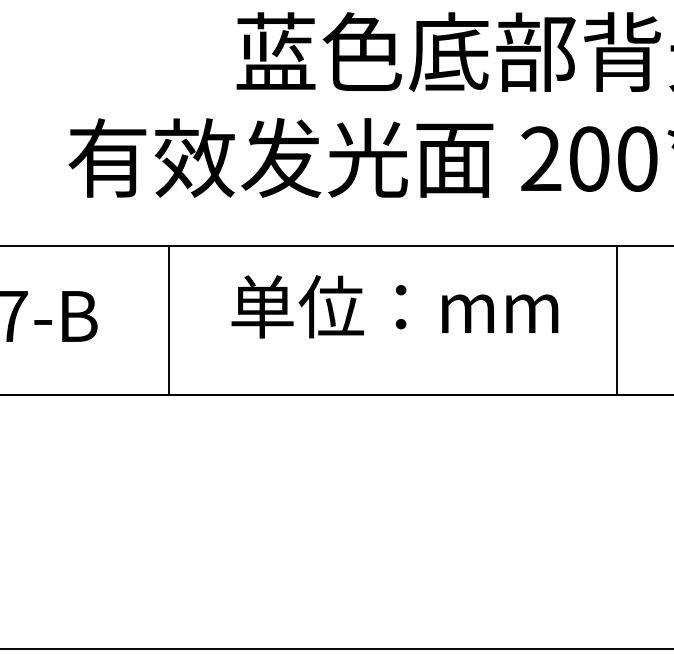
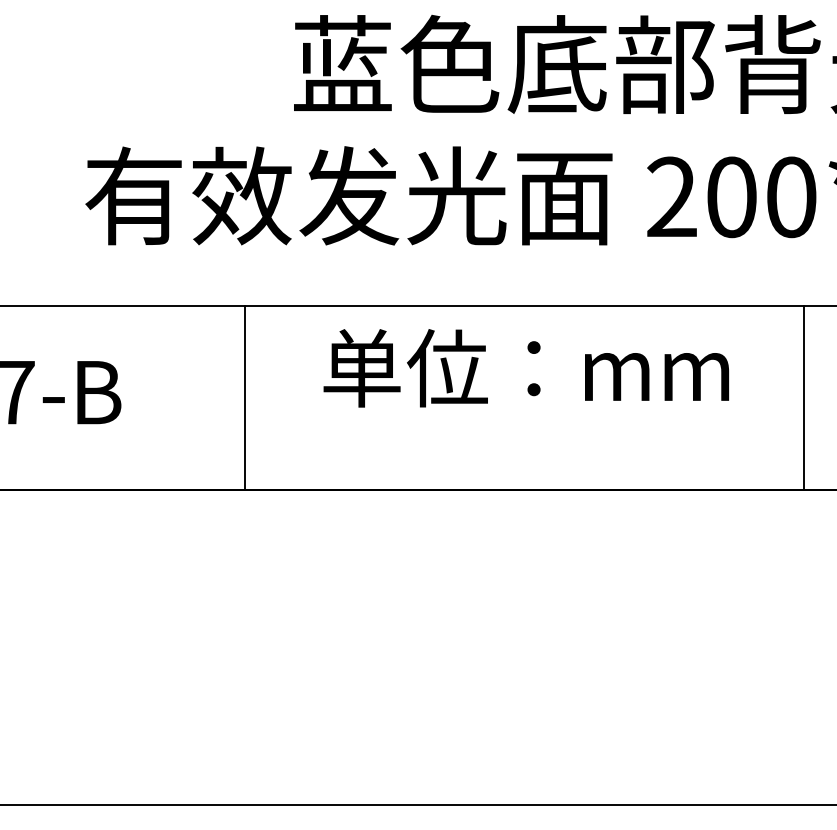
text: (394, 306) -> (525, 367), moved
line: (169, 320) -> (245, 397), moved
line: (617, 320) -> (803, 397), moved

